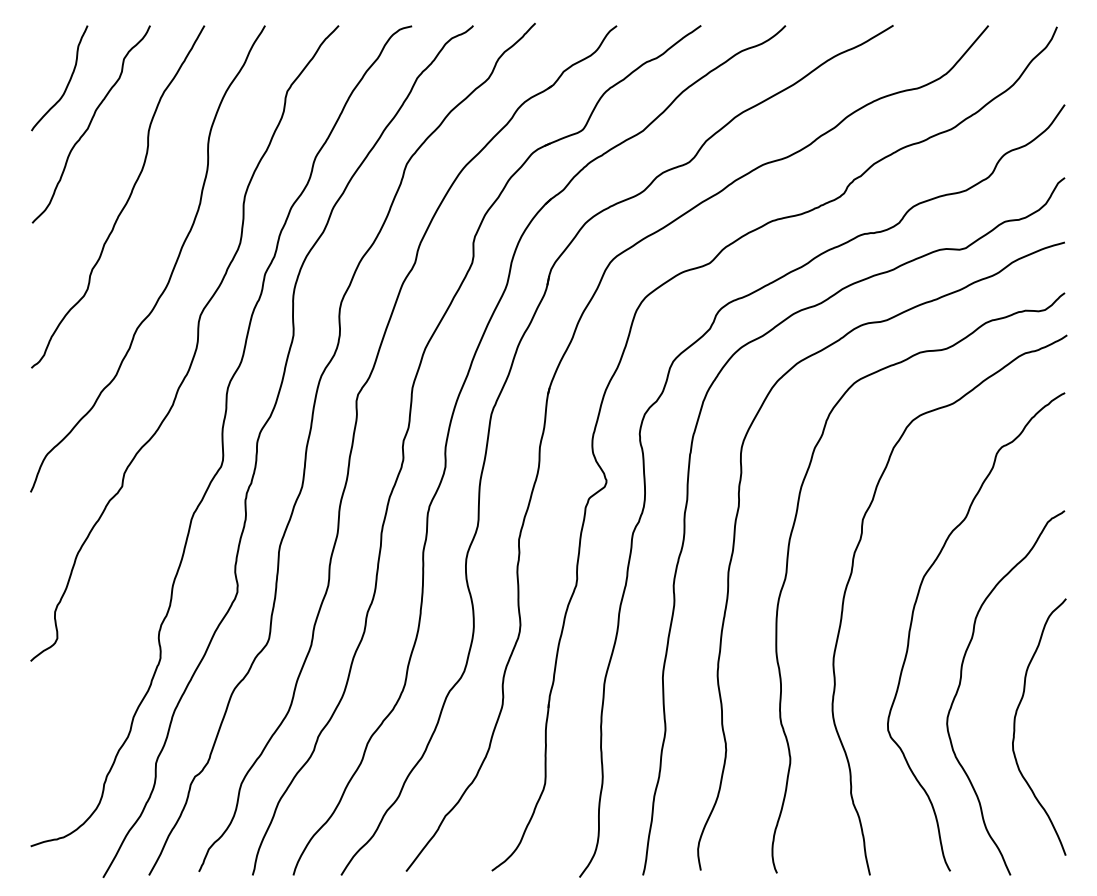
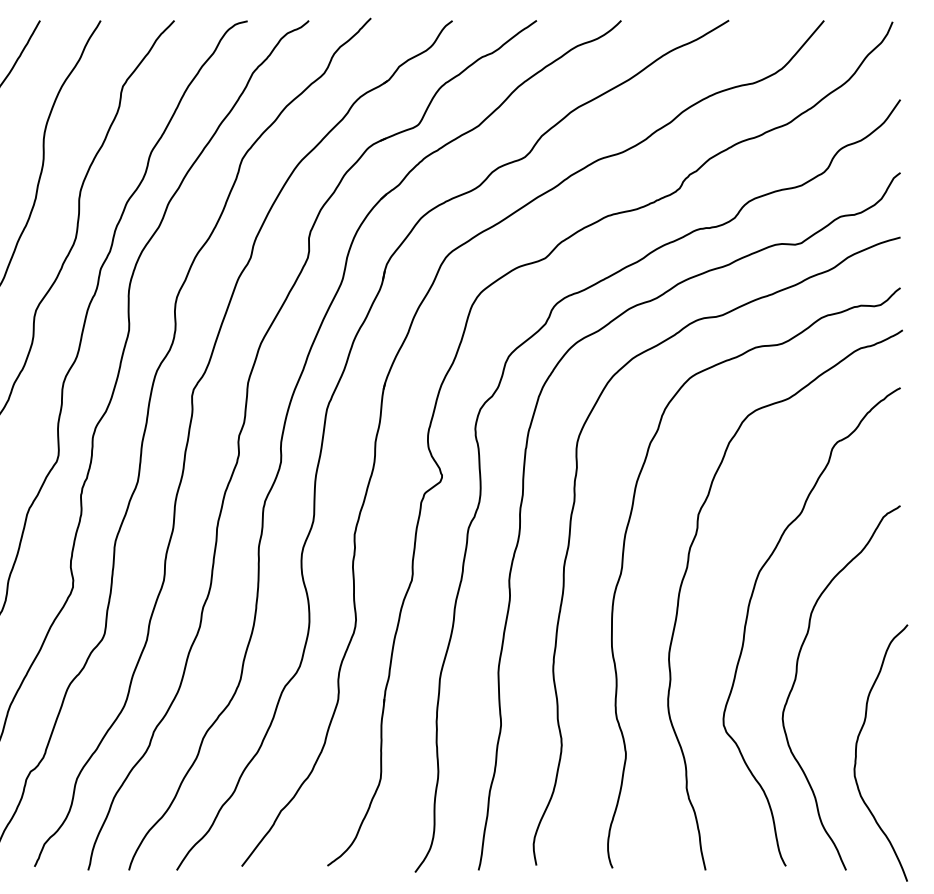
curve: (1015, 726) -> (857, 752), moved

